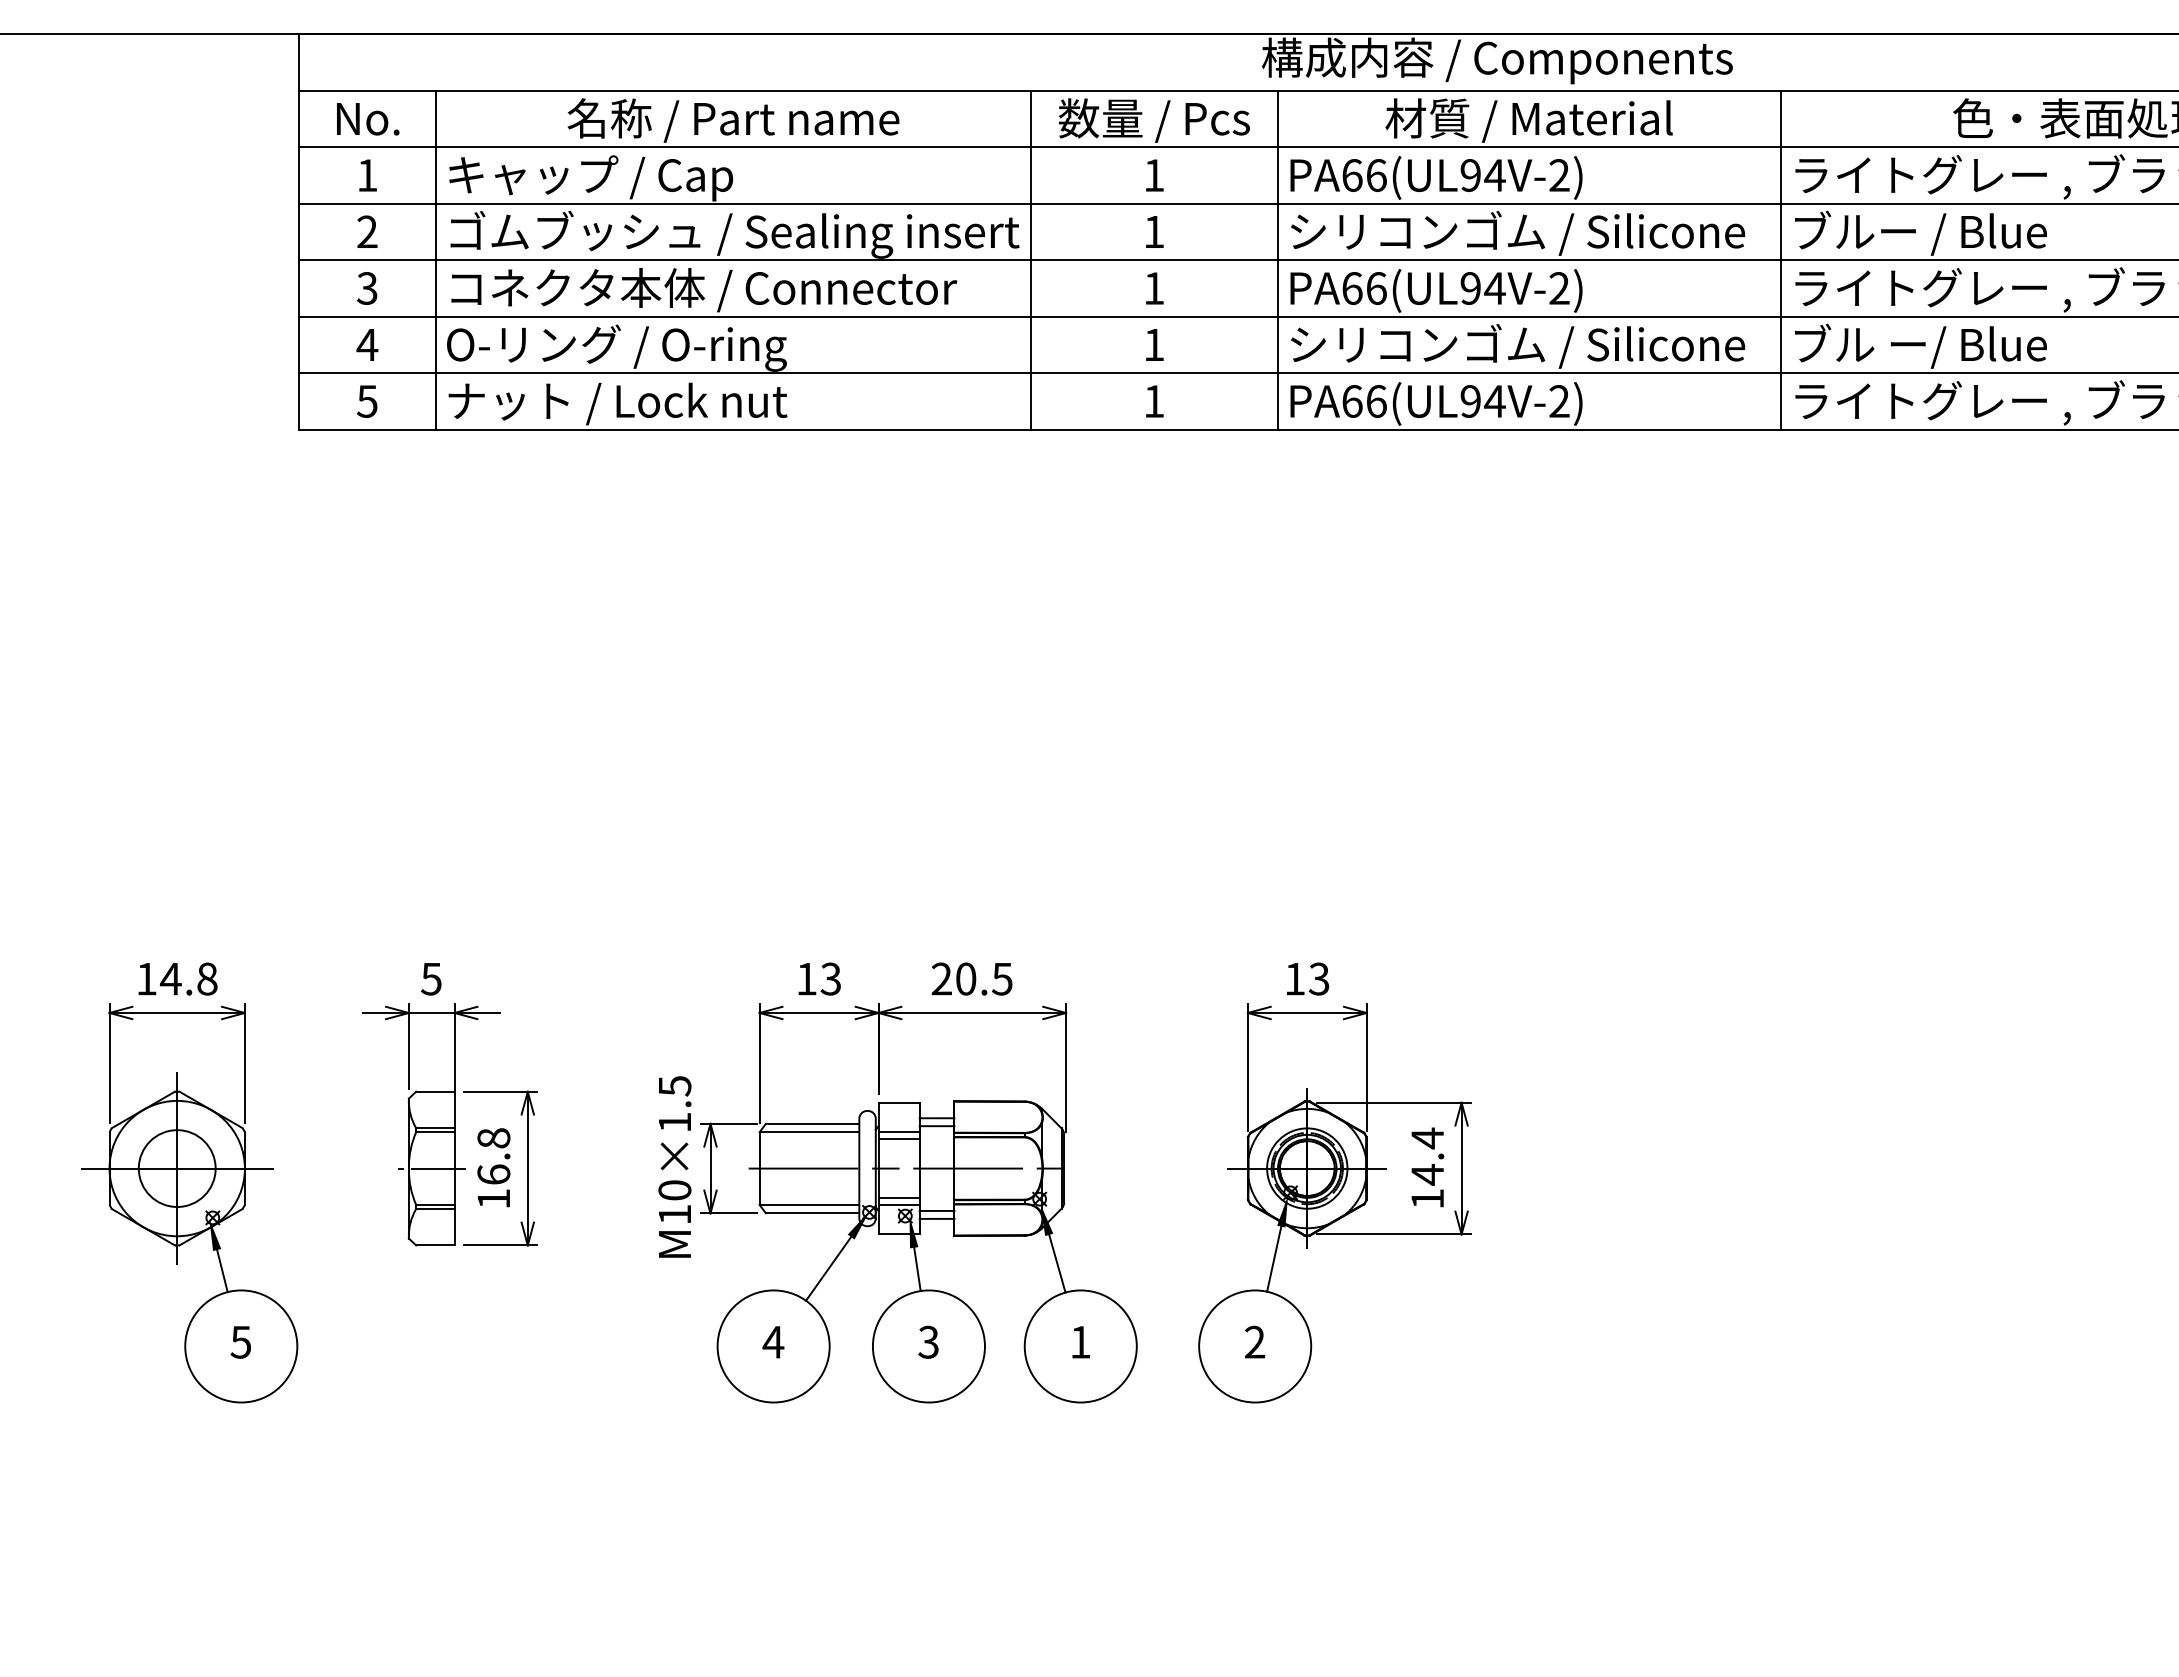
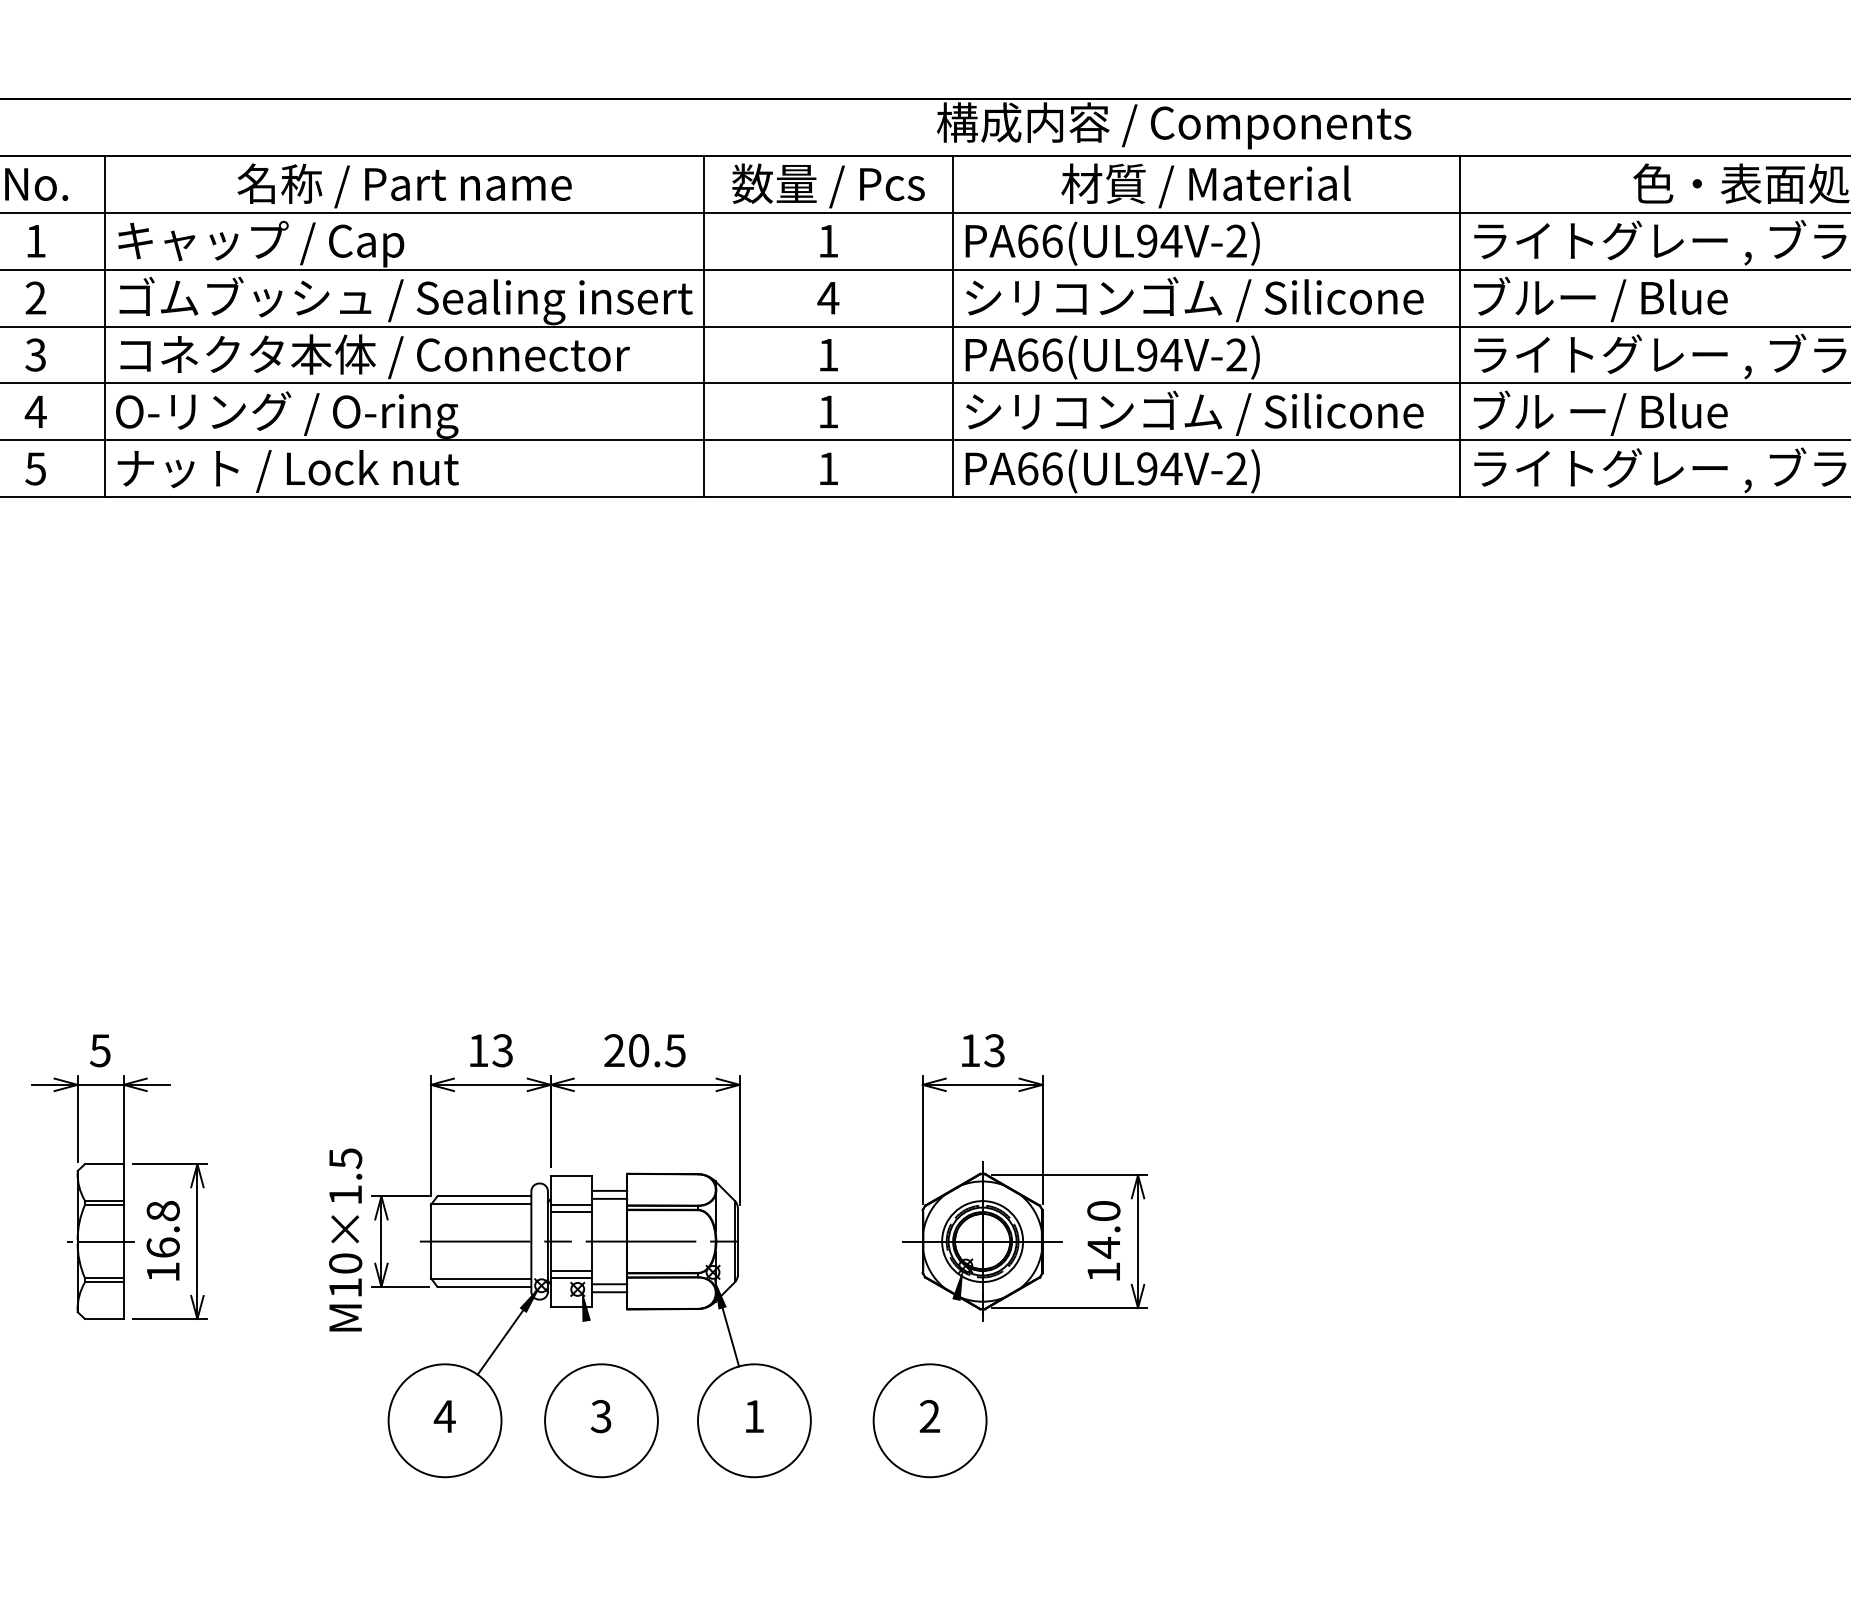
text: (1154, 231) -> (828, 297), 1 -> 4
text: (1427, 1138) -> (1103, 1211), 14.4 -> 14.0
line: (1274, 1258) -> (949, 1332), removed
line: (917, 1269) -> (589, 1343), removed

